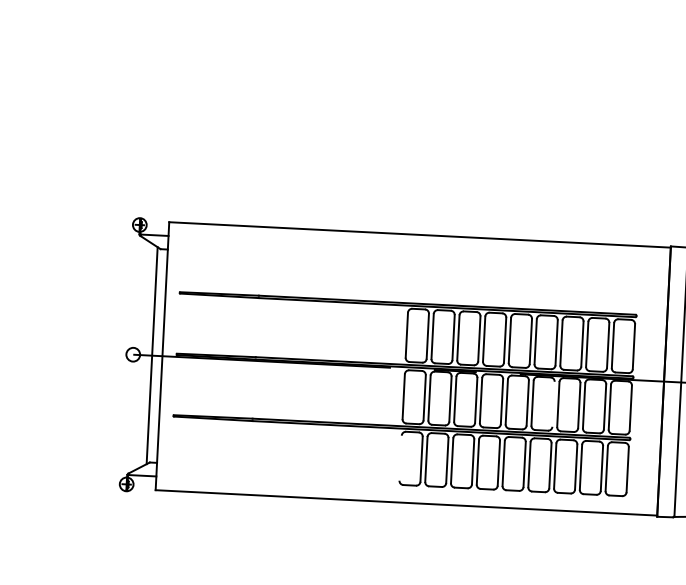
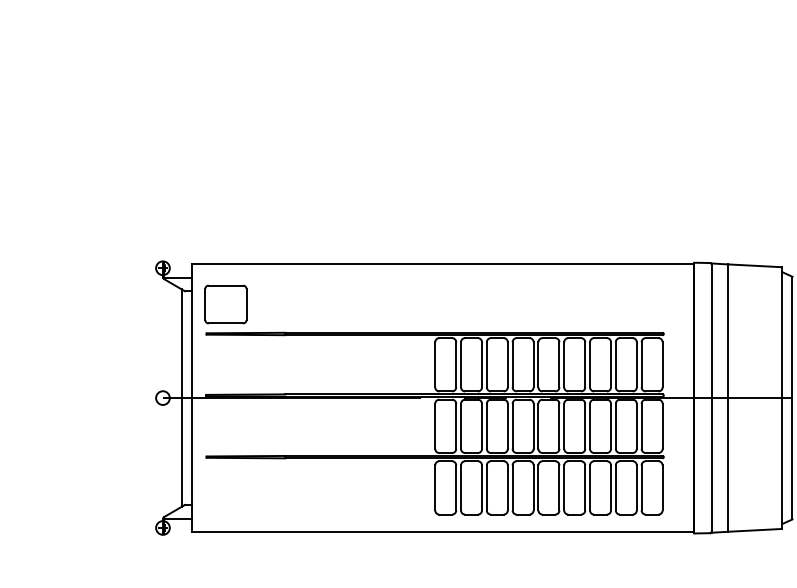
part: (200, 264) -> (225, 304), added
line: (553, 403) -> (585, 425), added
line: (400, 457) -> (435, 487), added

